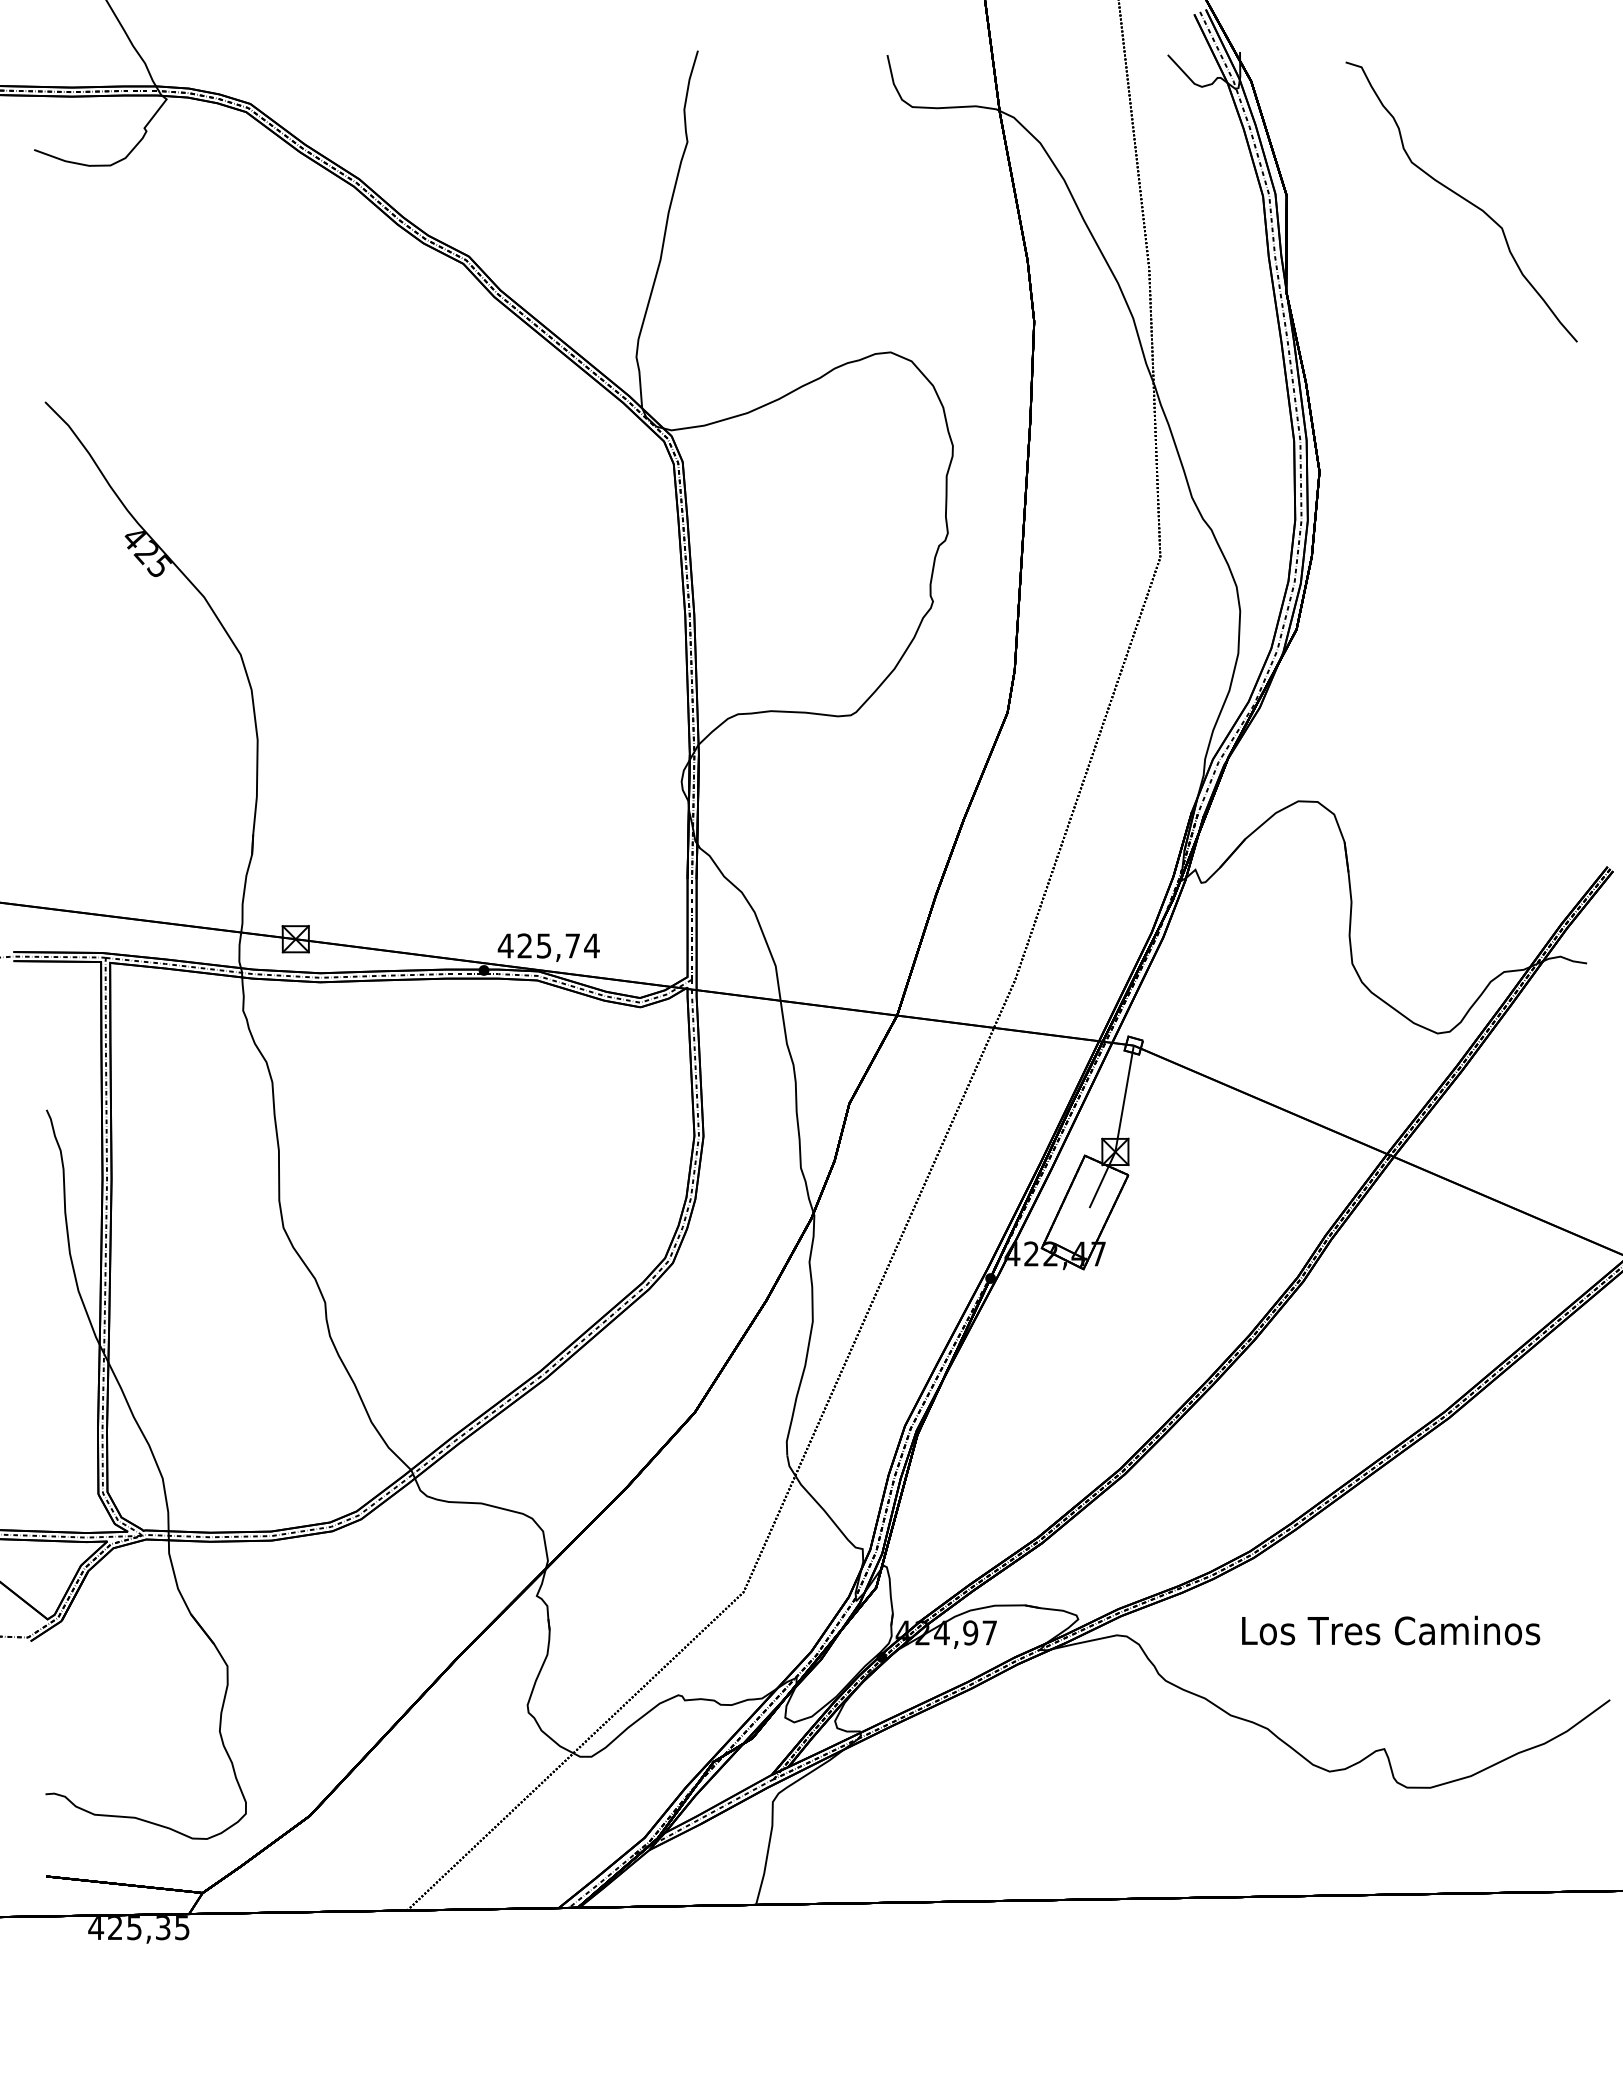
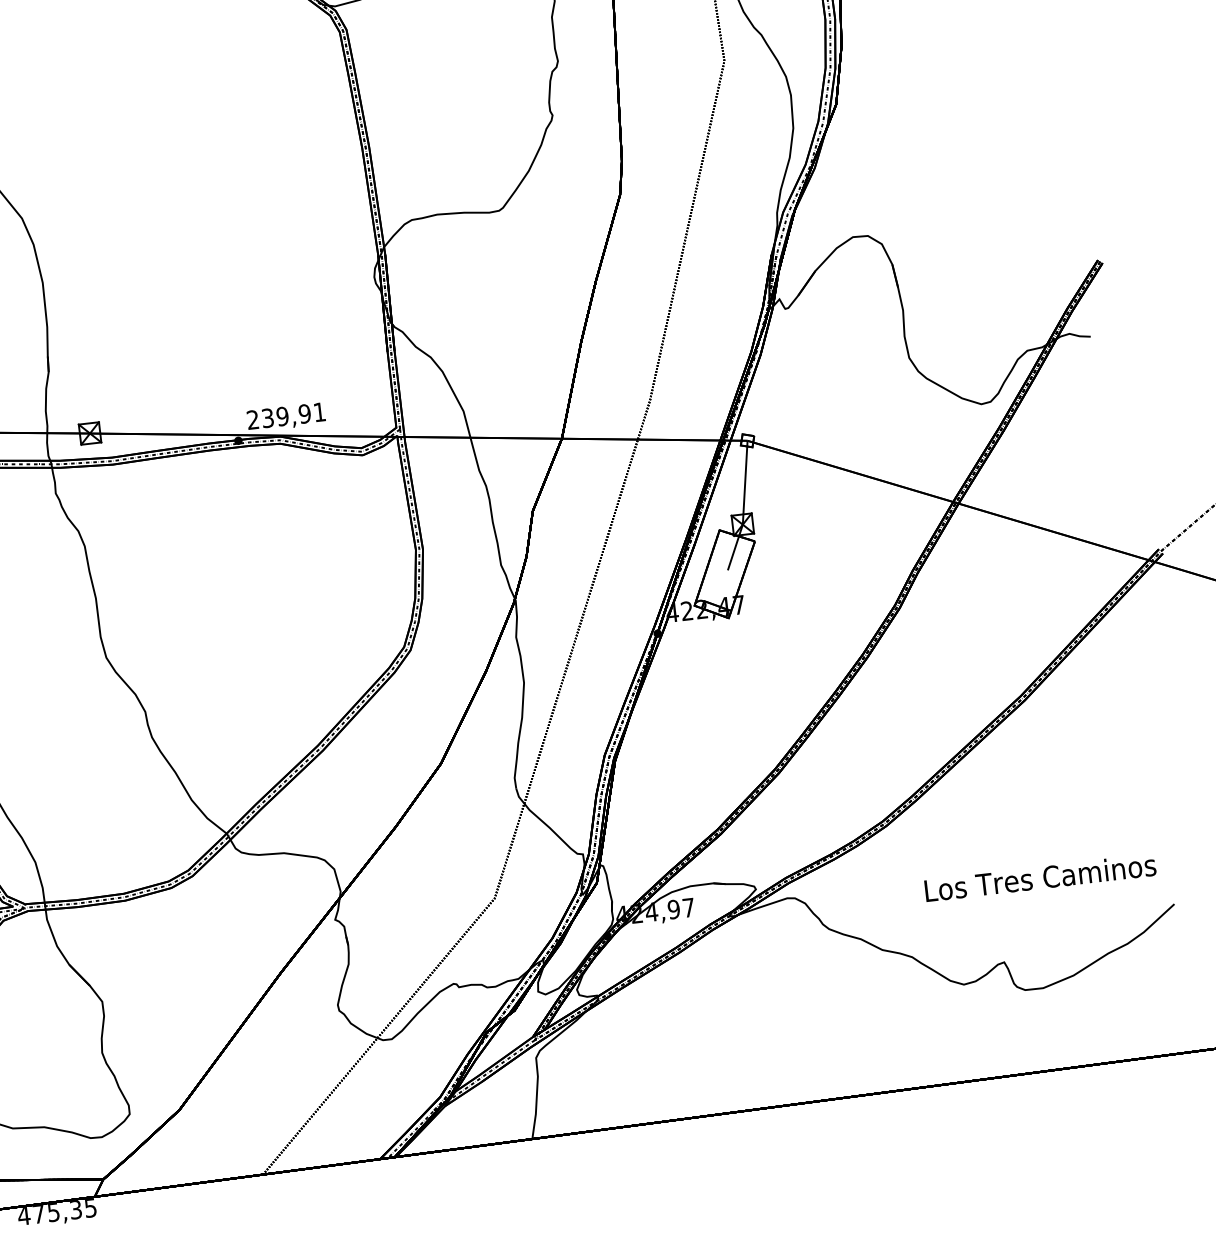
text: (548, 945) -> (286, 415), 425,74 -> 239,91
text: (1391, 1630) -> (1040, 877), moved
text: (115, 1927) -> (39, 1213), 425,35 -> 475,35

